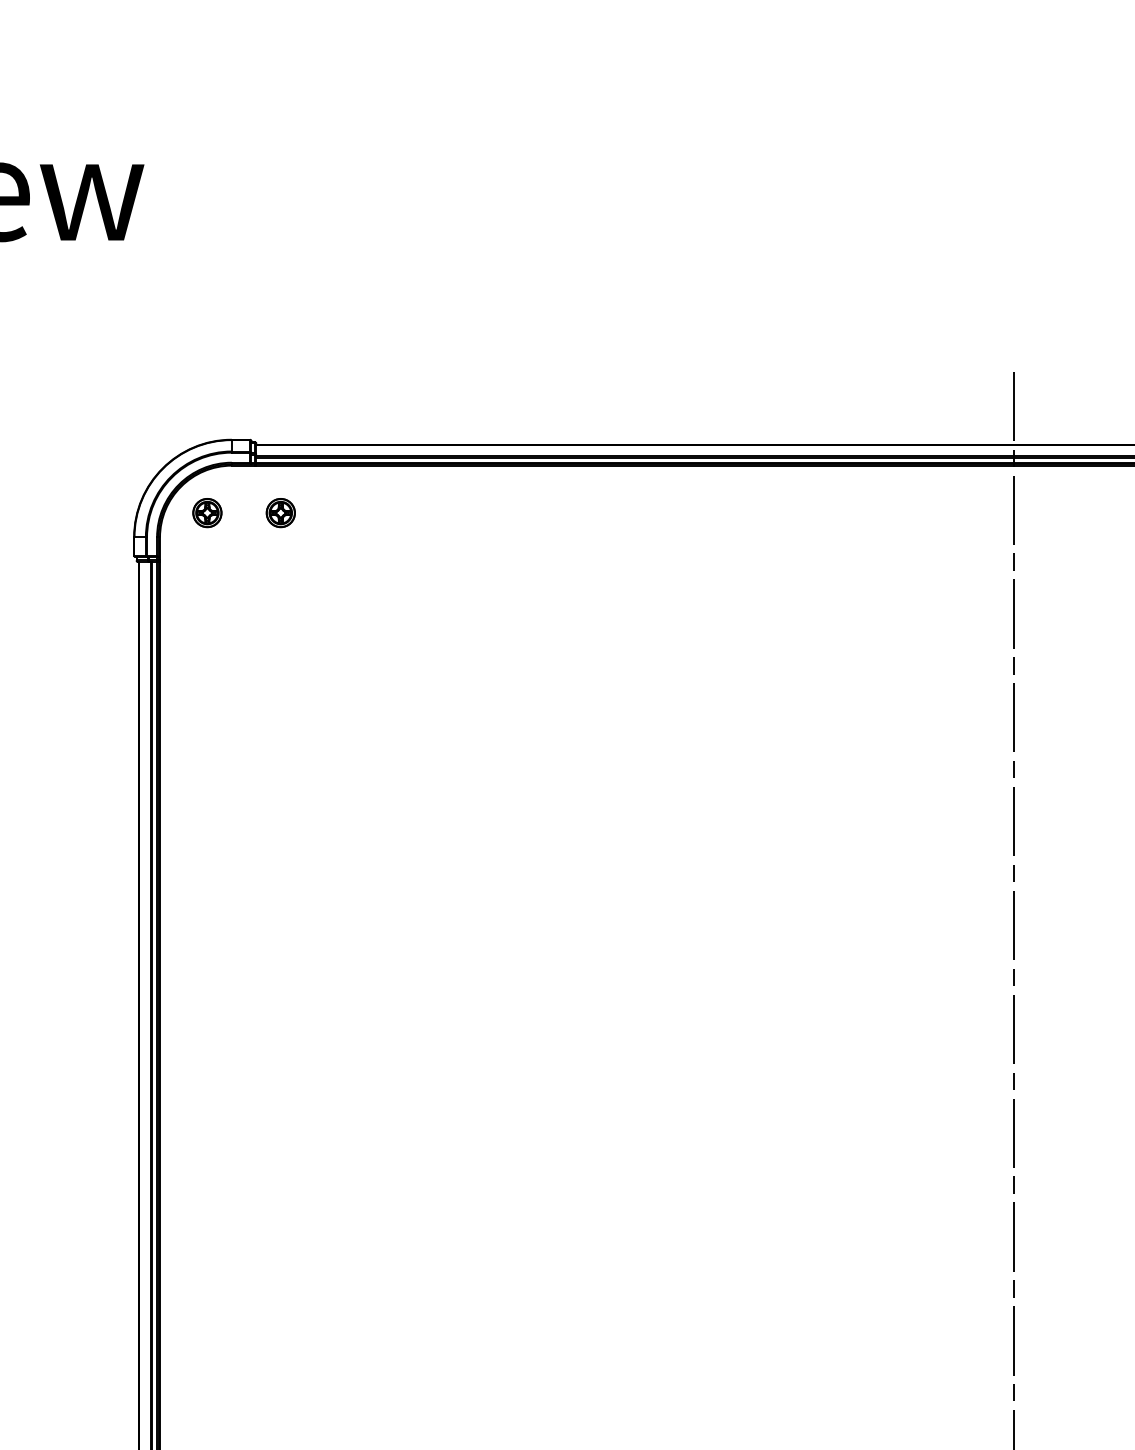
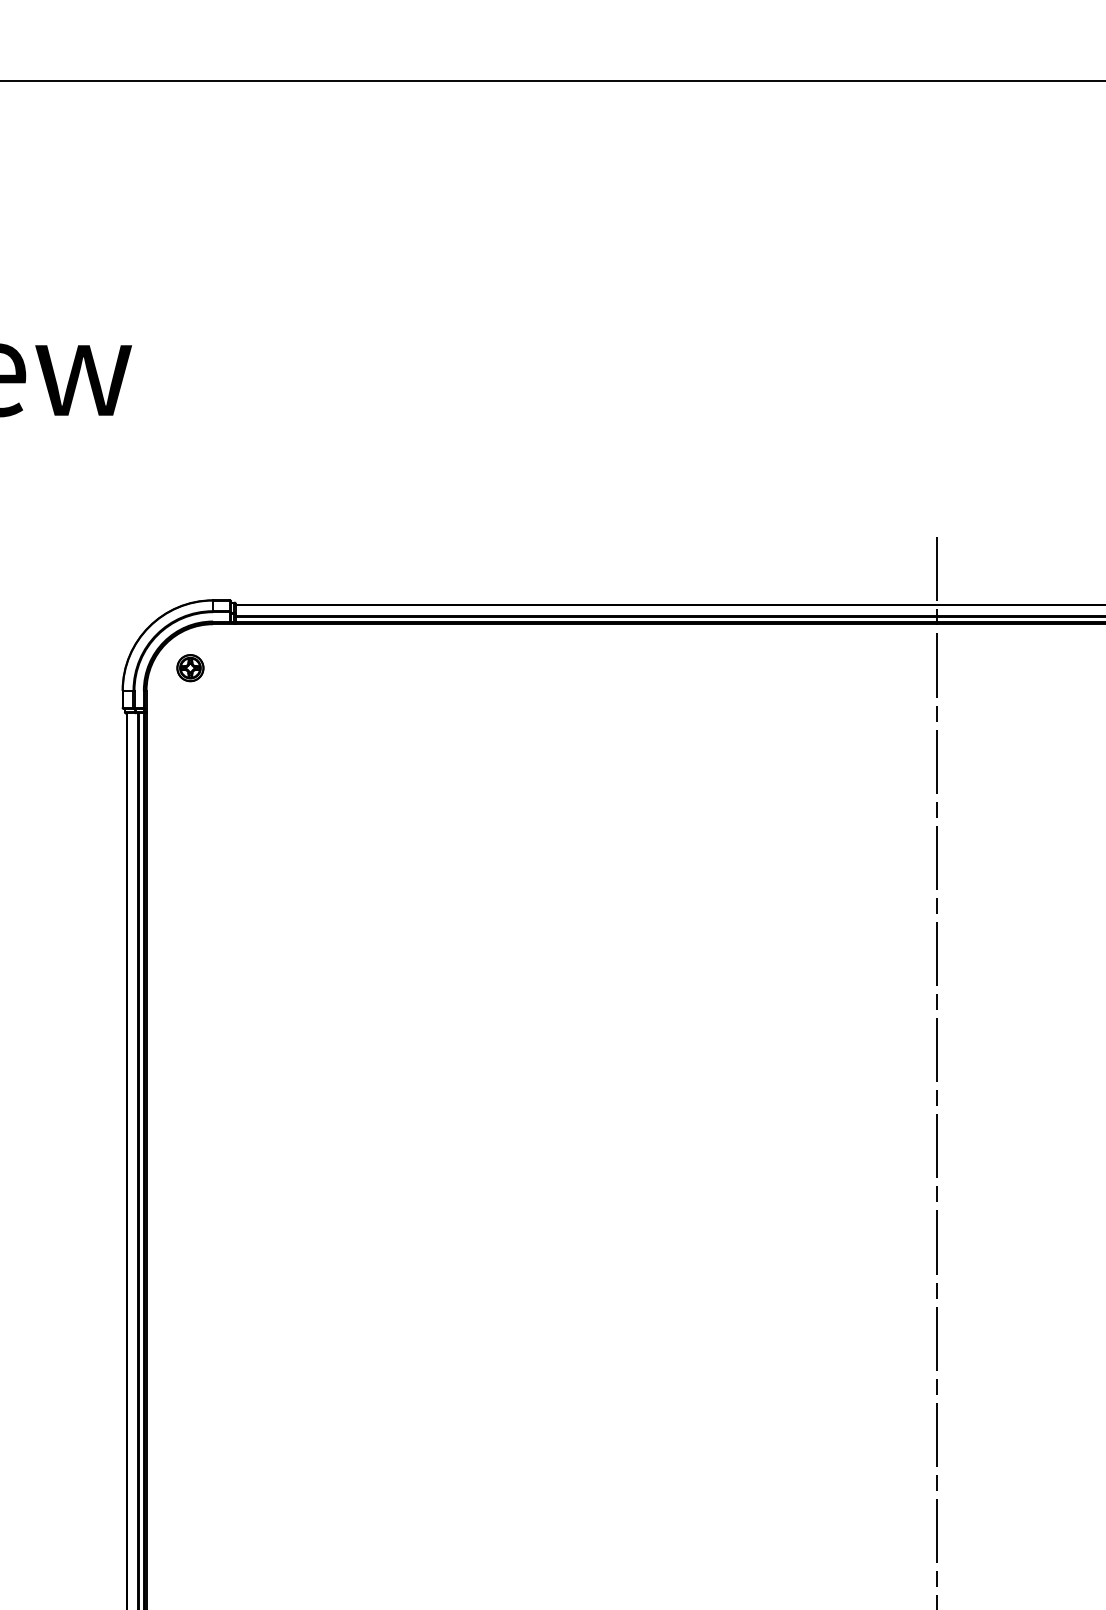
part: (280, 513) -> (258, 668), removed

